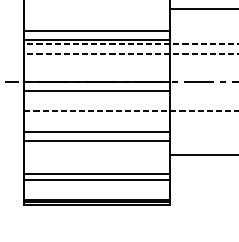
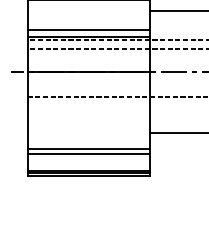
line: (96, 90) -> (88, 79), removed
line: (96, 132) -> (88, 114), removed
line: (96, 140) -> (88, 121), removed

